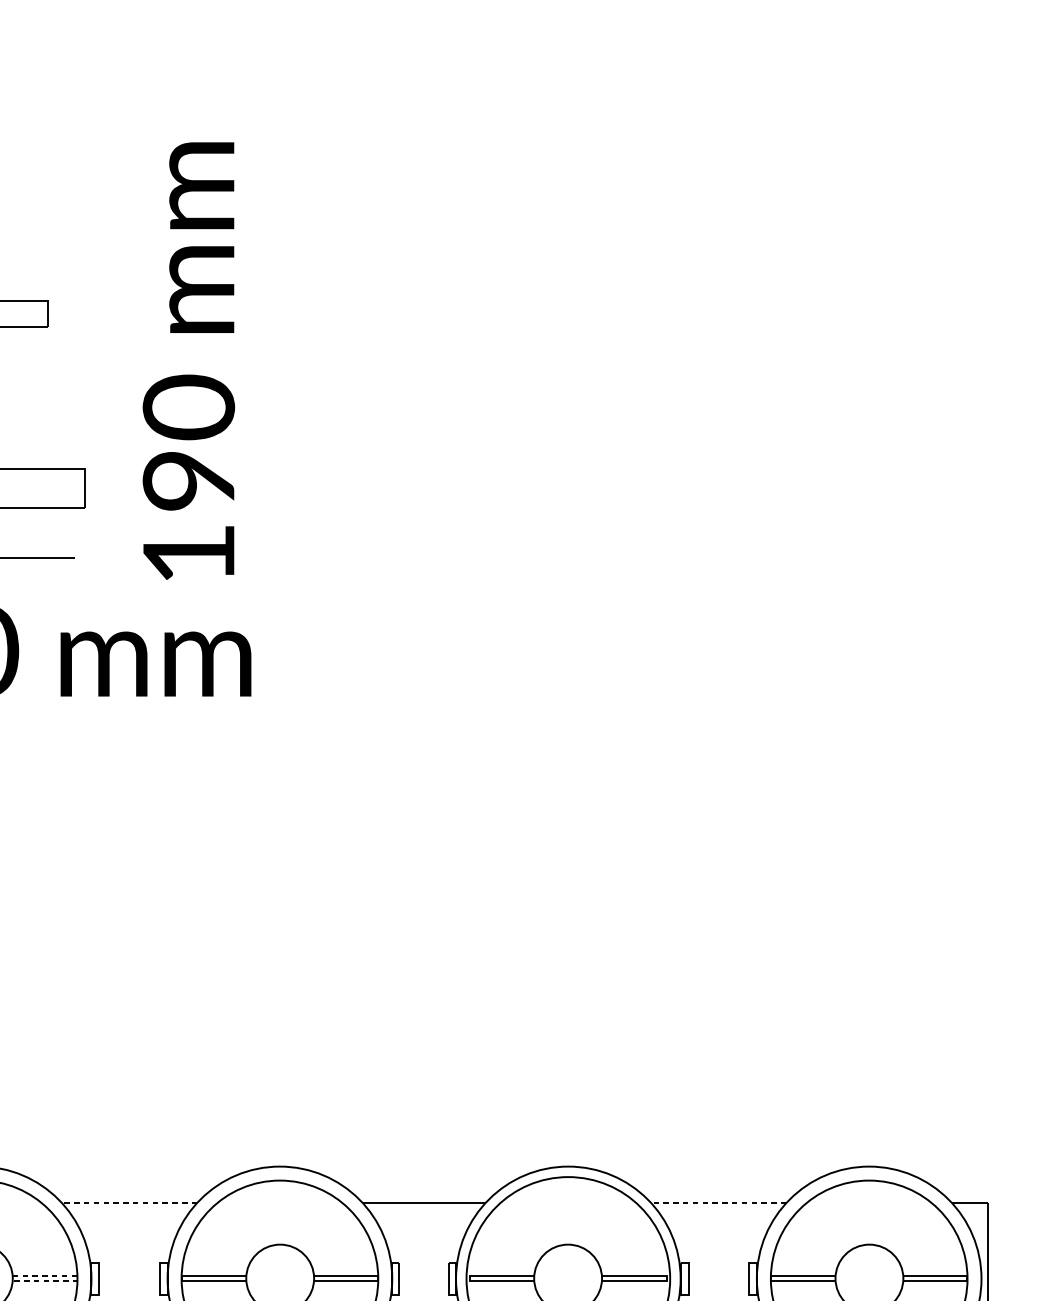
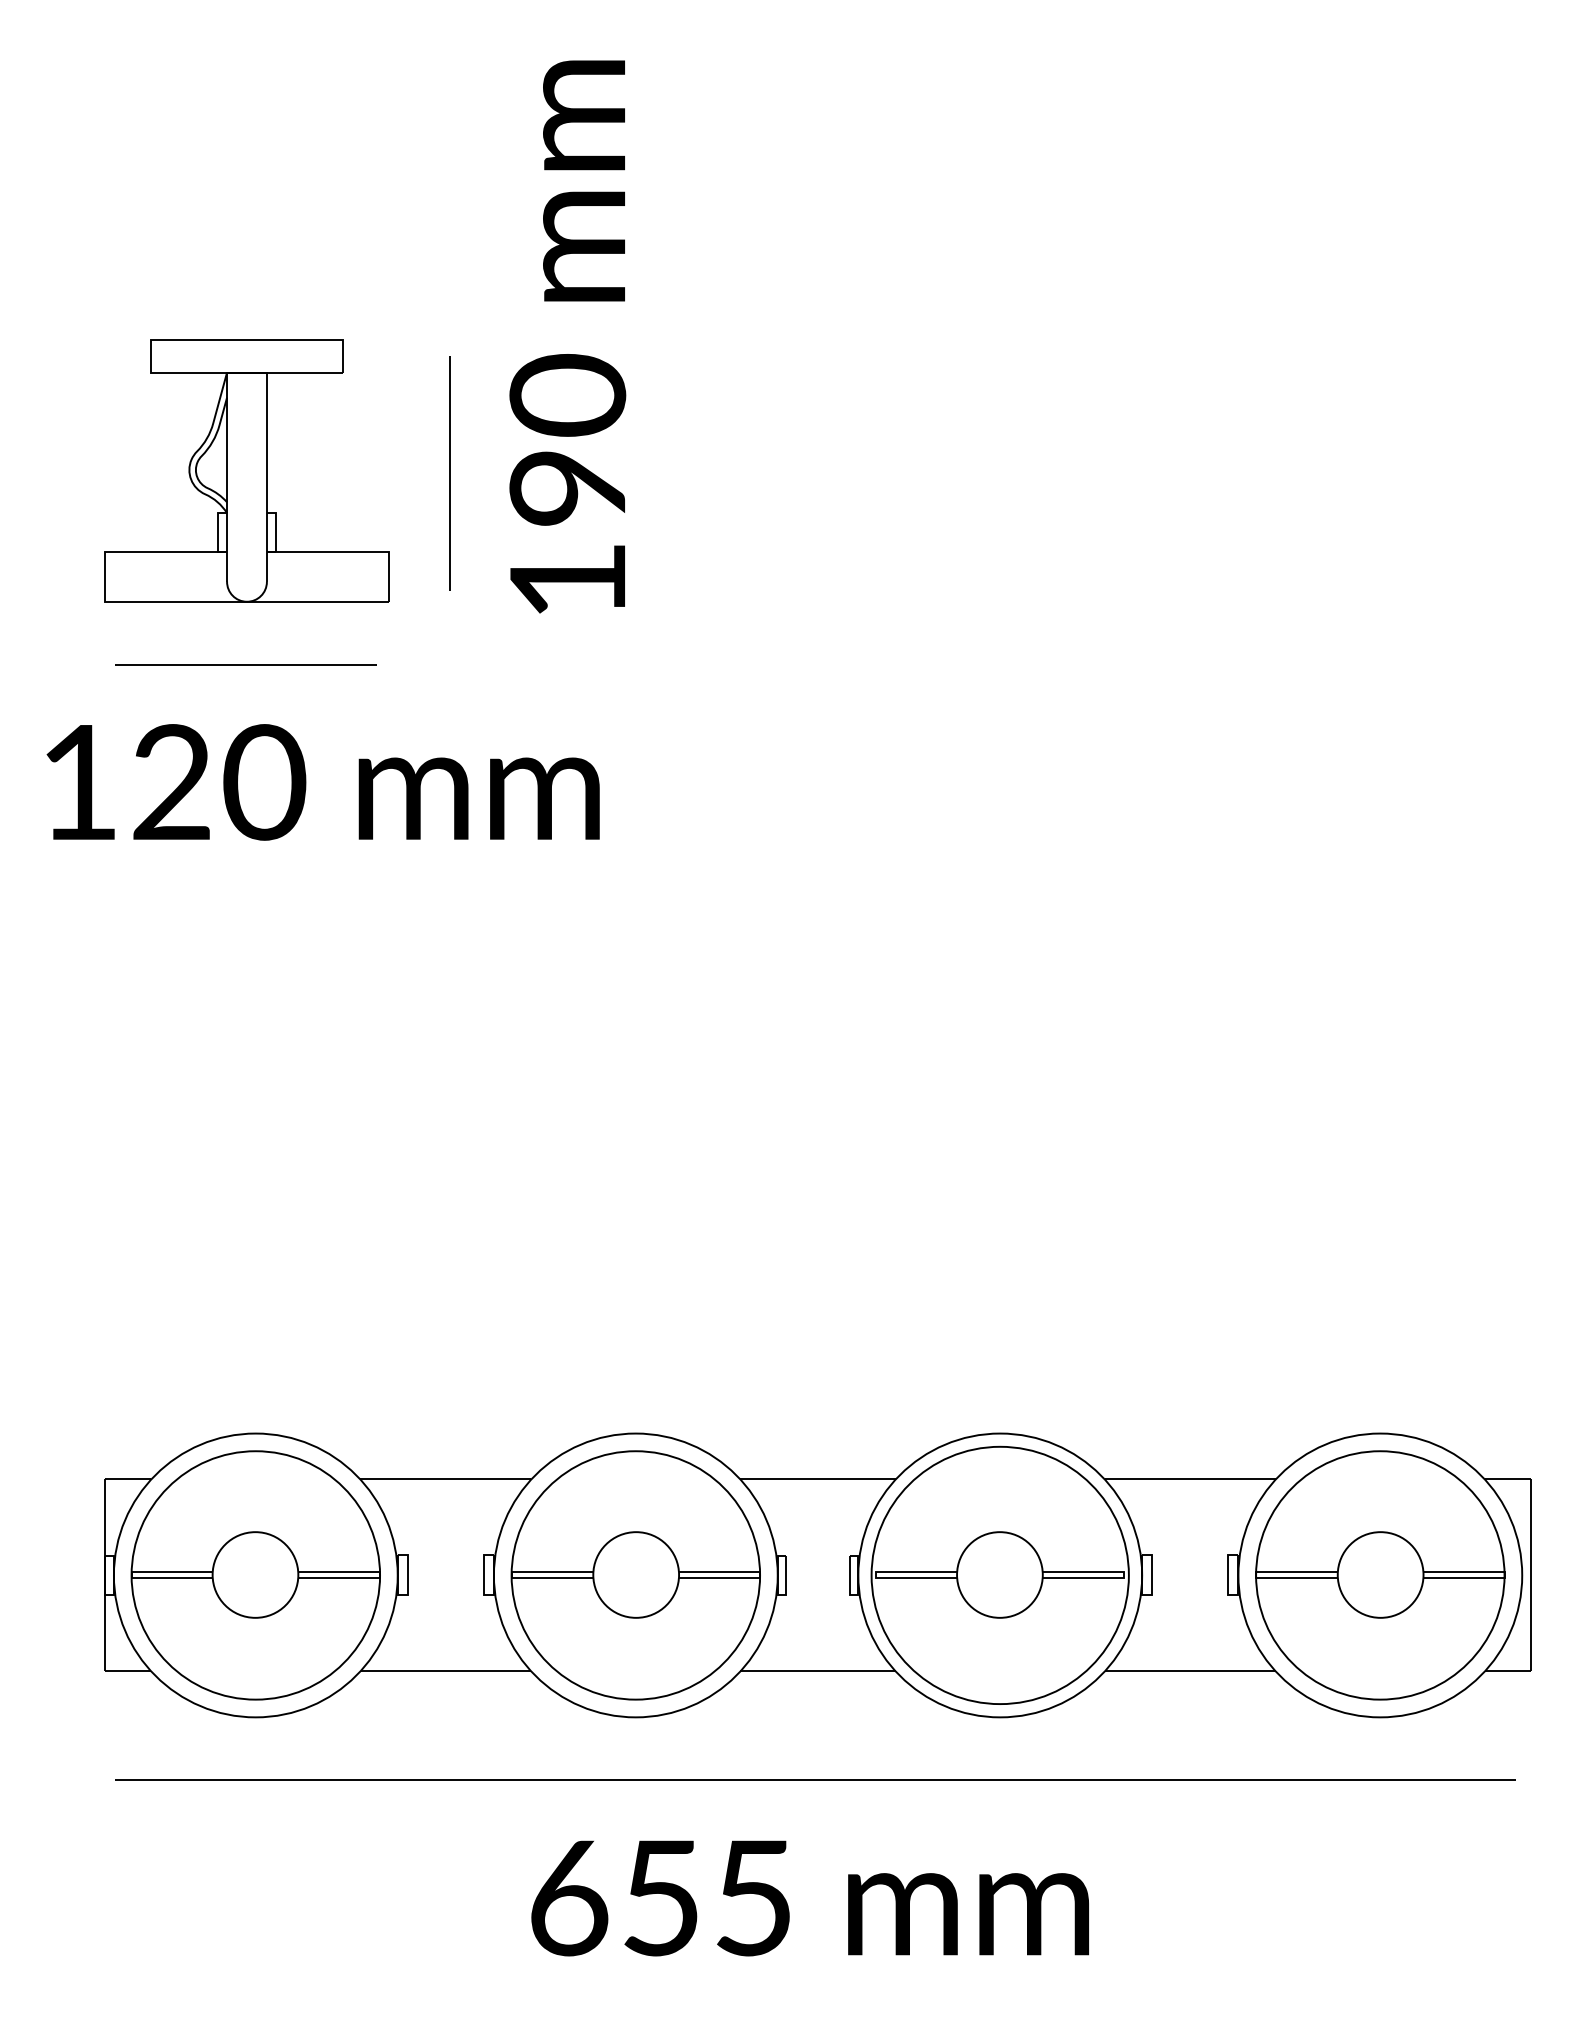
text: (188, 360) -> (567, 336), moved
line: (132, 406) -> (449, 473), added
line: (129, 1202) -> (445, 1479), dashed -> solid
line: (718, 1202) -> (1190, 1479), dashed -> solid
line: (77, 1278) -> (380, 1575), dashed -> solid

